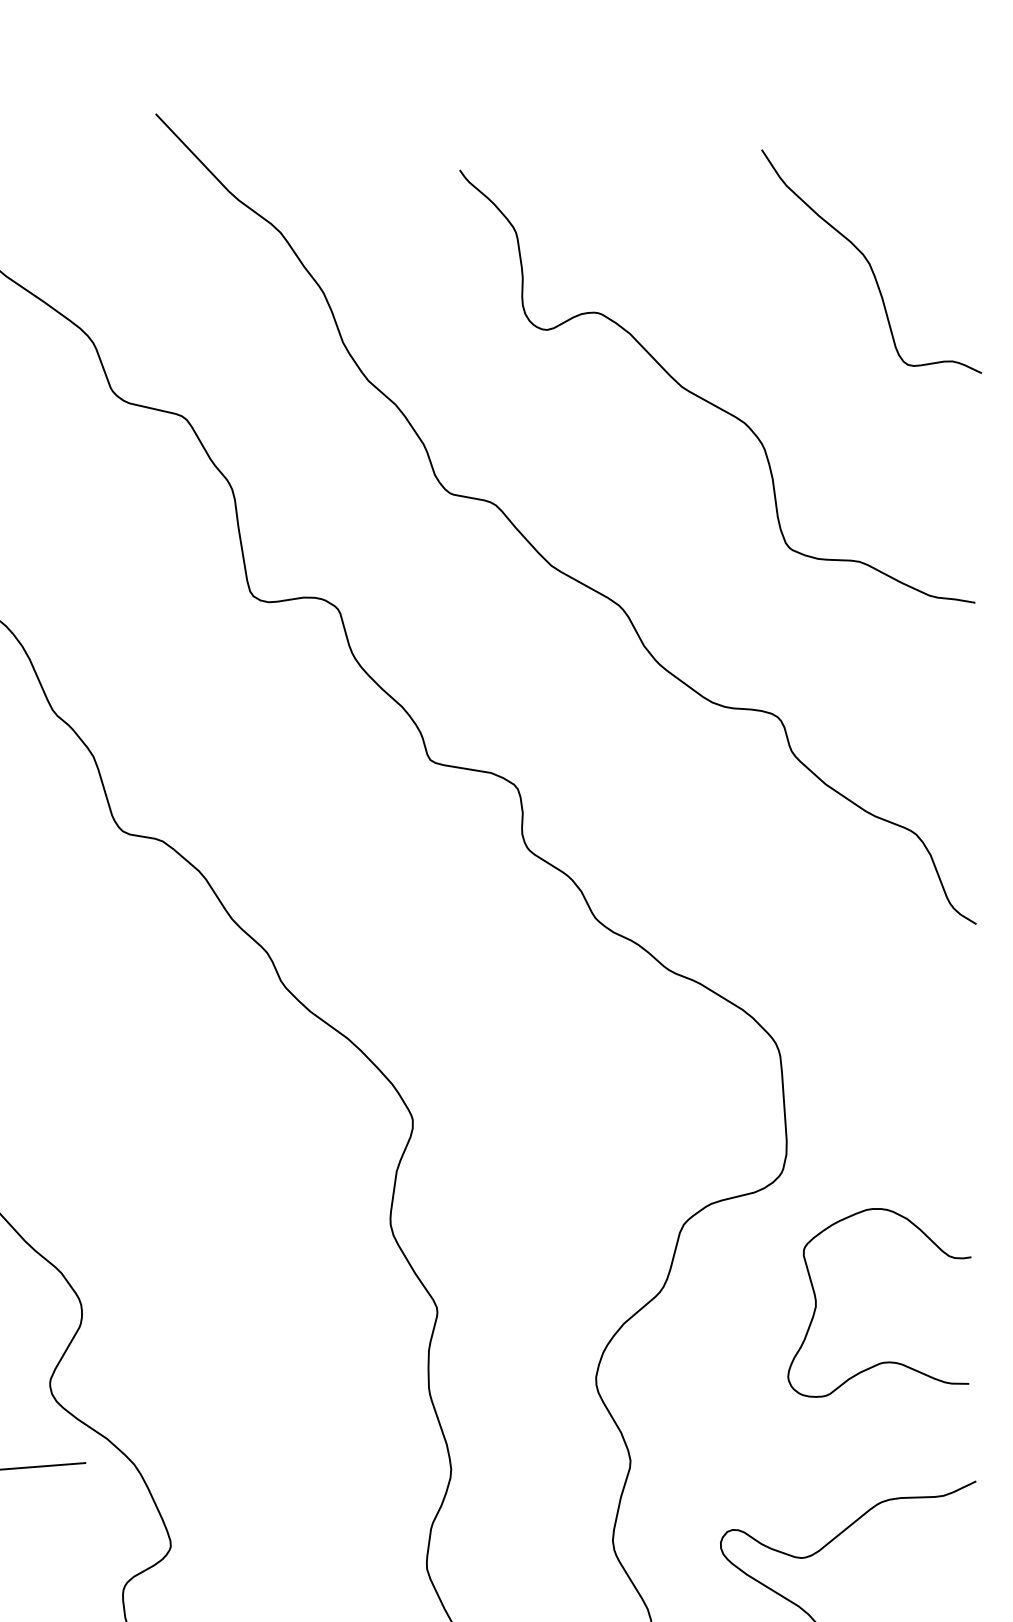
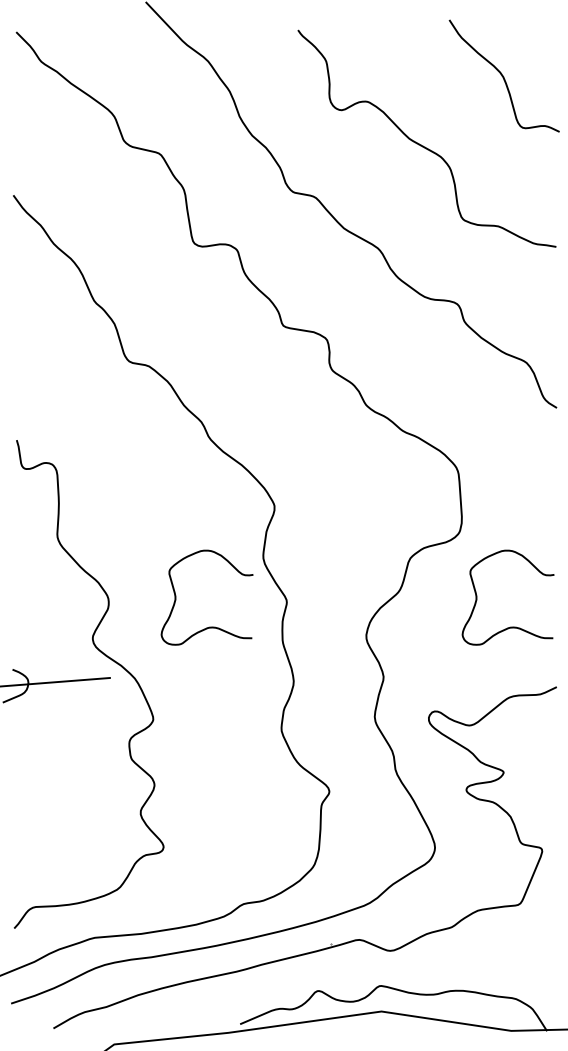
curve: (283, 1360) -> (209, 626), added

